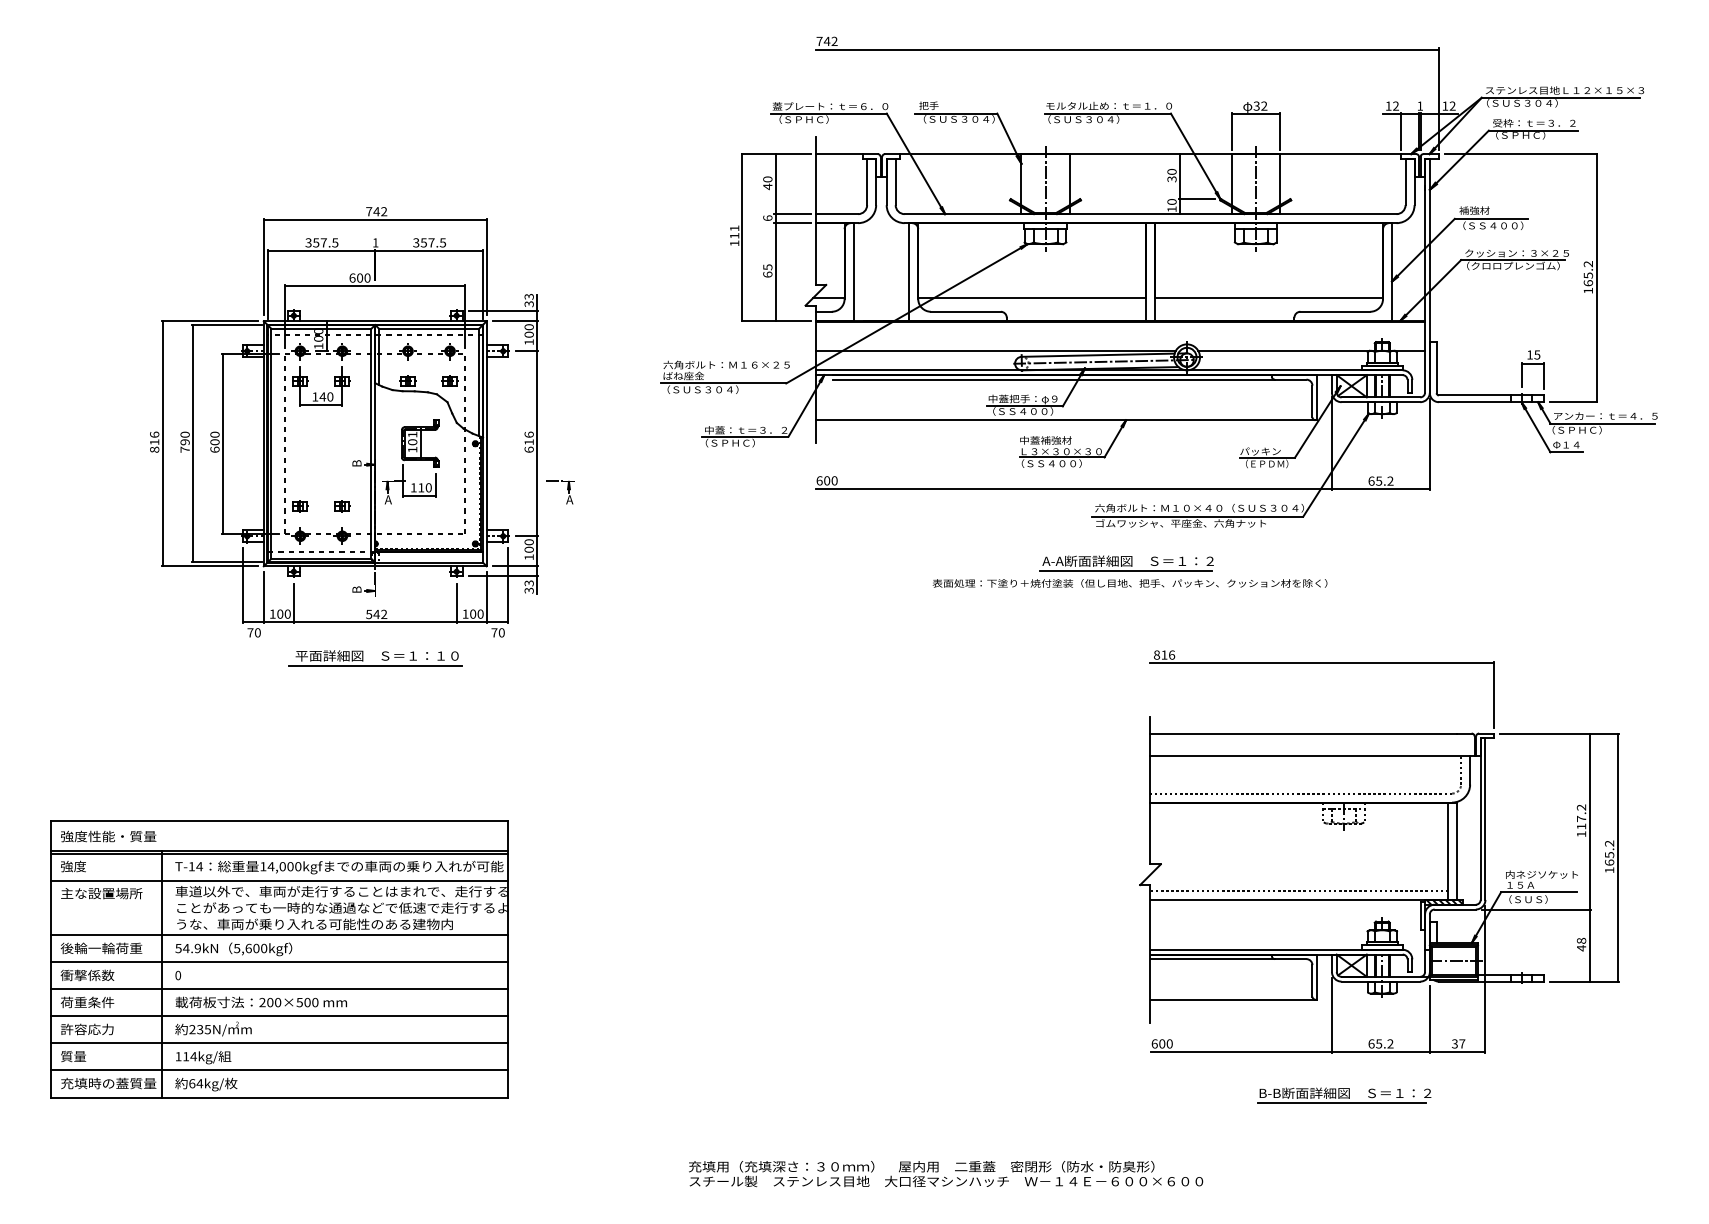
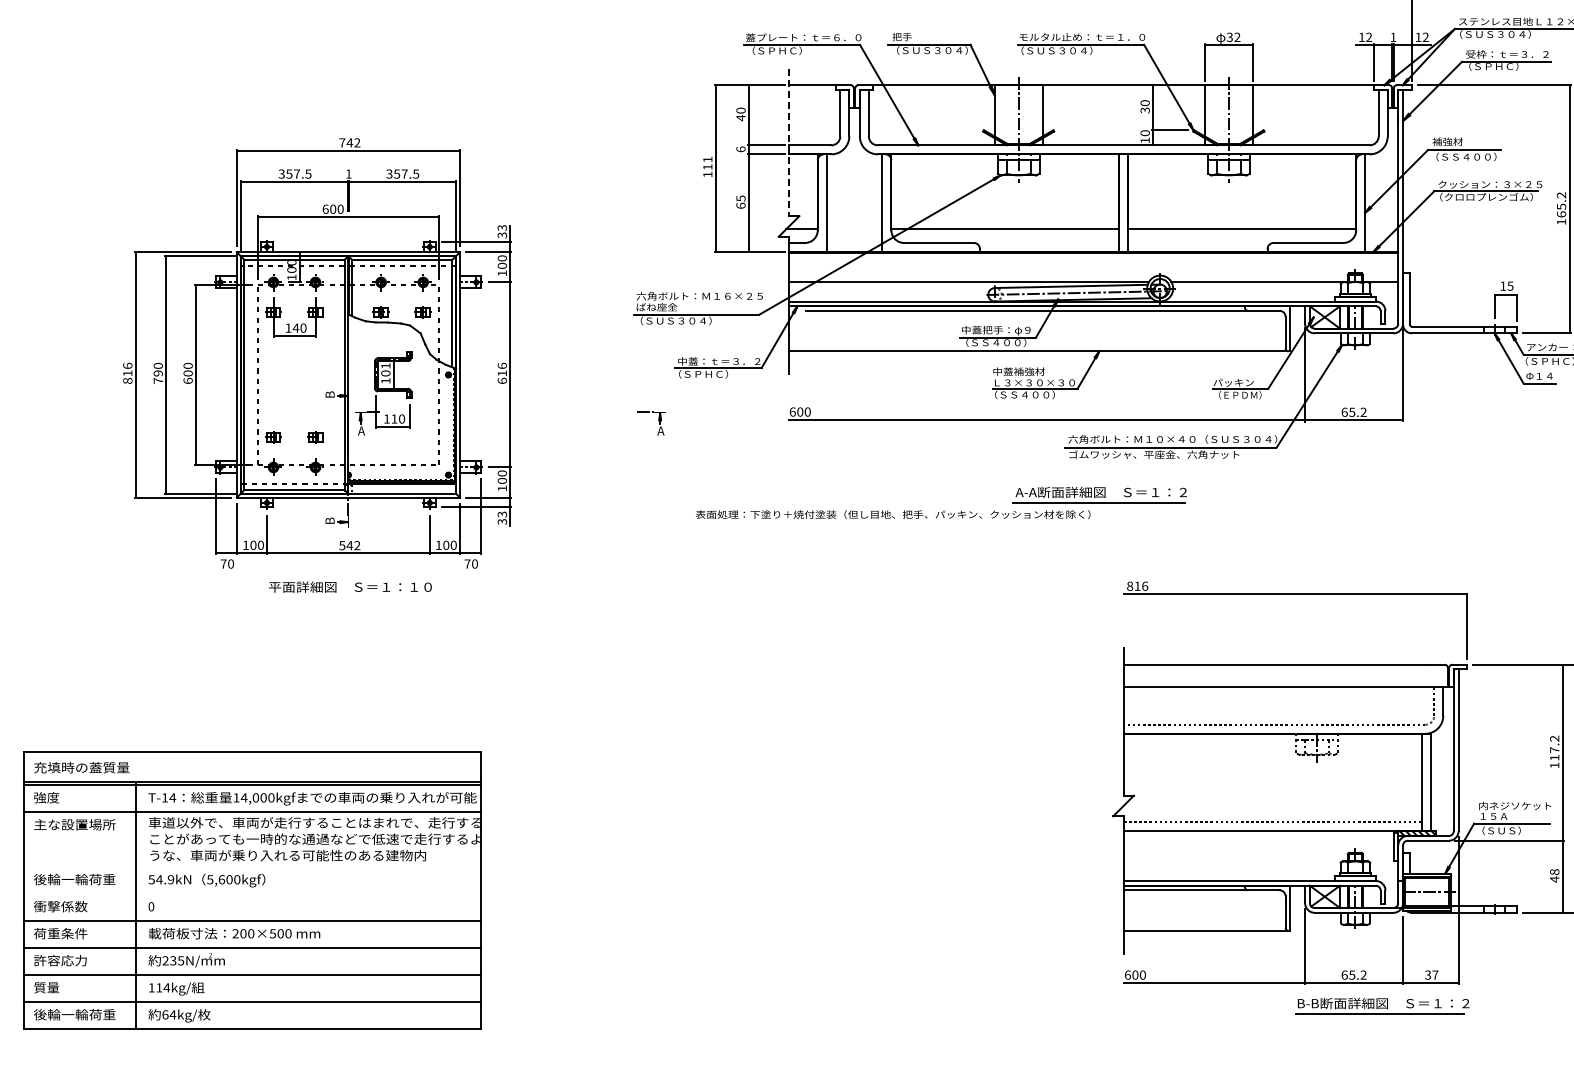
line: (815, 211) -> (788, 142), solid -> dashed
part: (567, 490) -> (658, 421), moved
text: (1129, 583) -> (892, 514), moved
line: (374, 666) -> (347, 597), removed
text: (94, 836) -> (67, 767), 強度性能・質量 -> 充填時の蓋質量
line: (279, 935) -> (252, 866), removed
line: (279, 962) -> (252, 893), removed
text: (108, 1083) -> (81, 1014), 充填時の蓋質量 -> 後輪一輪荷重
part: (1344, 1095) -> (1382, 1005), moved

